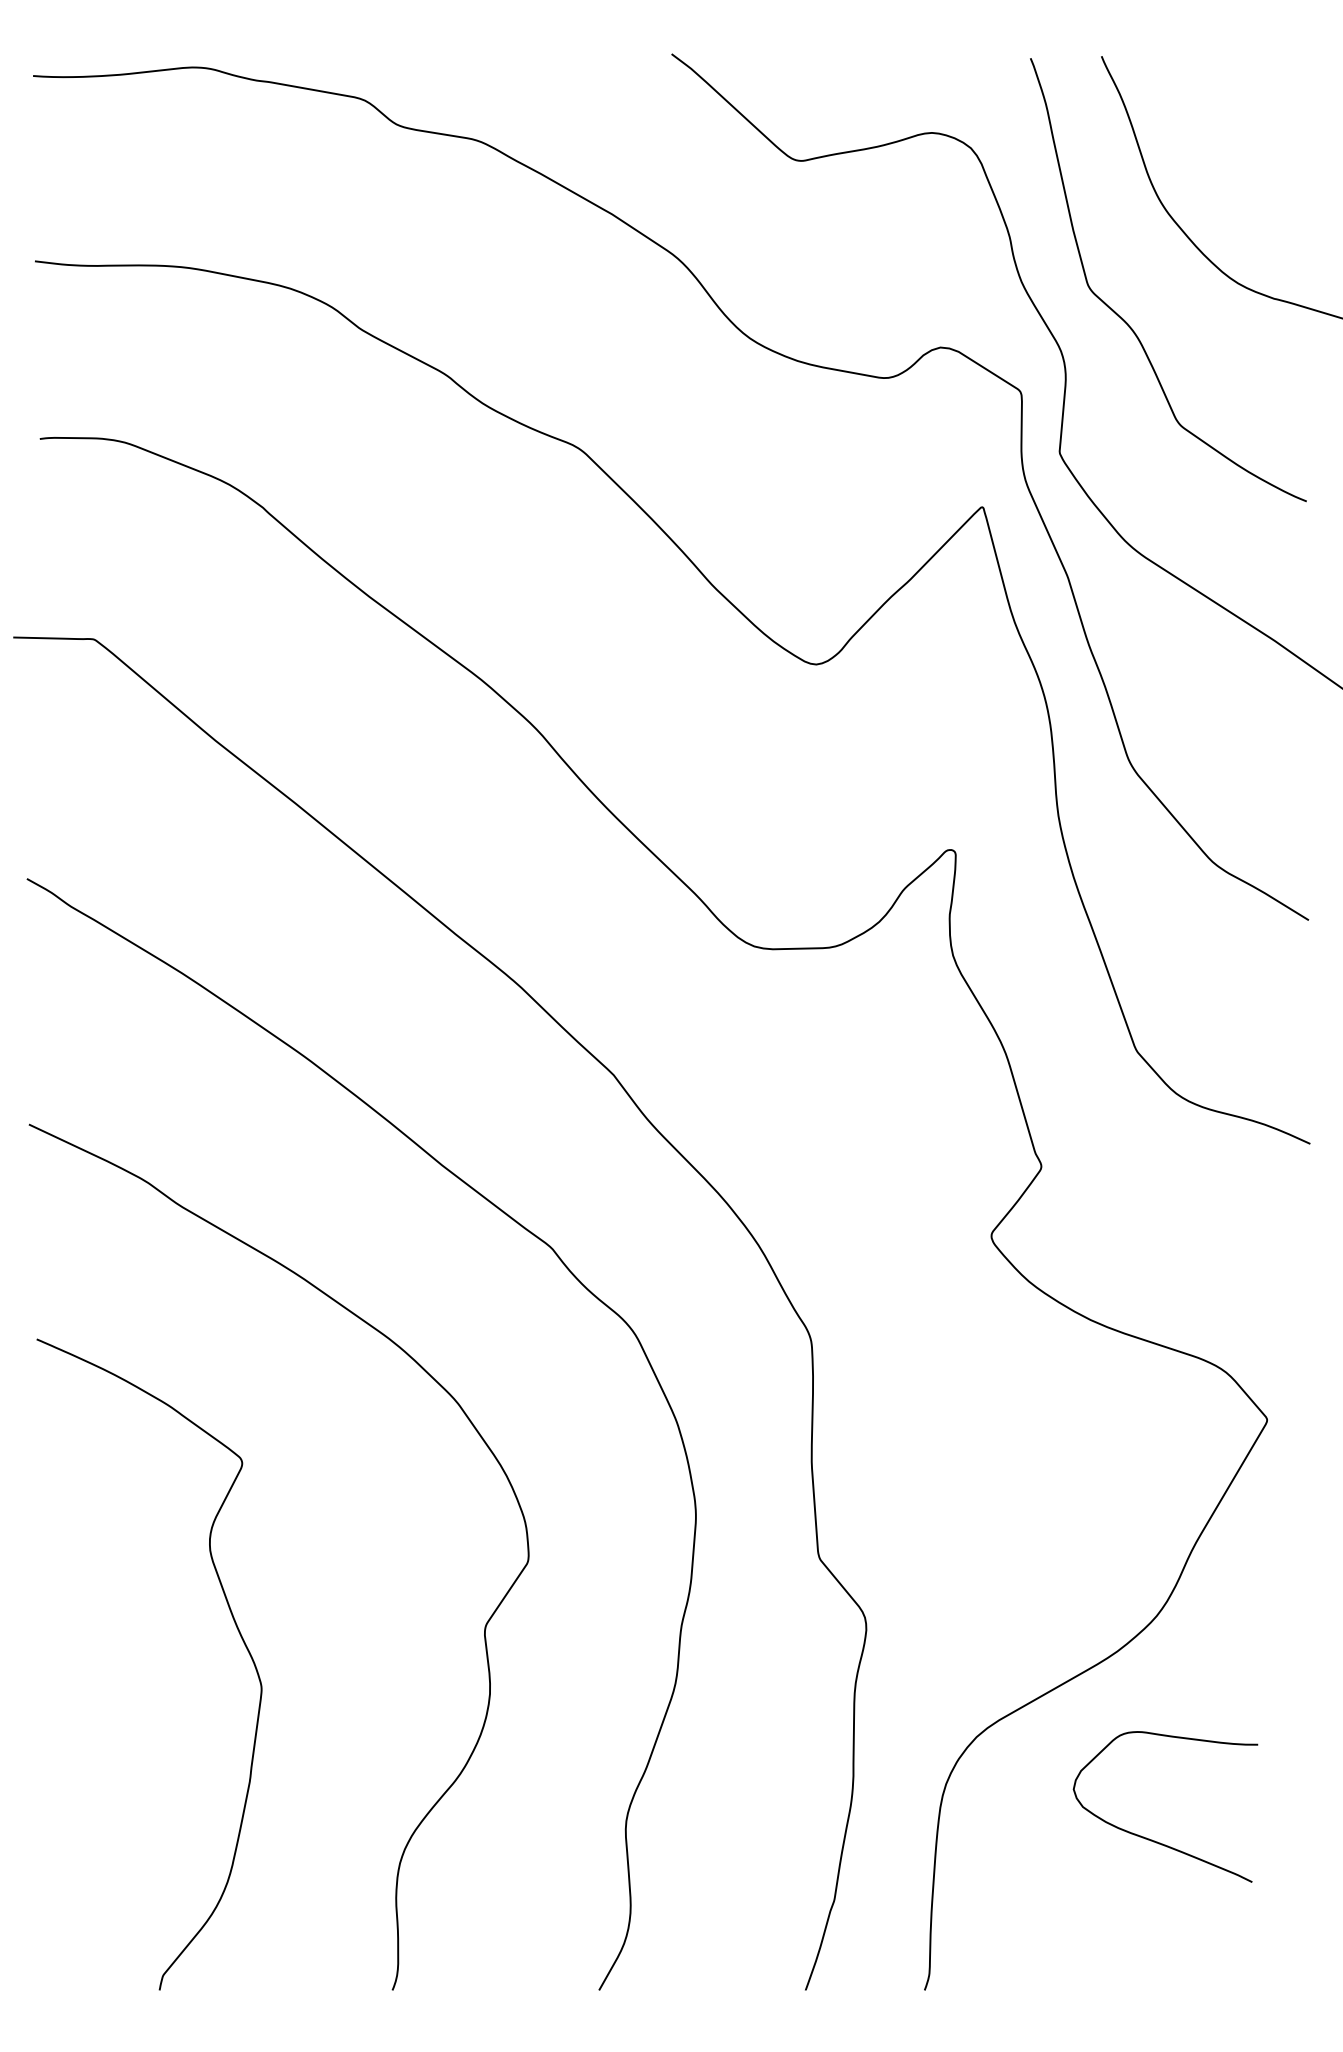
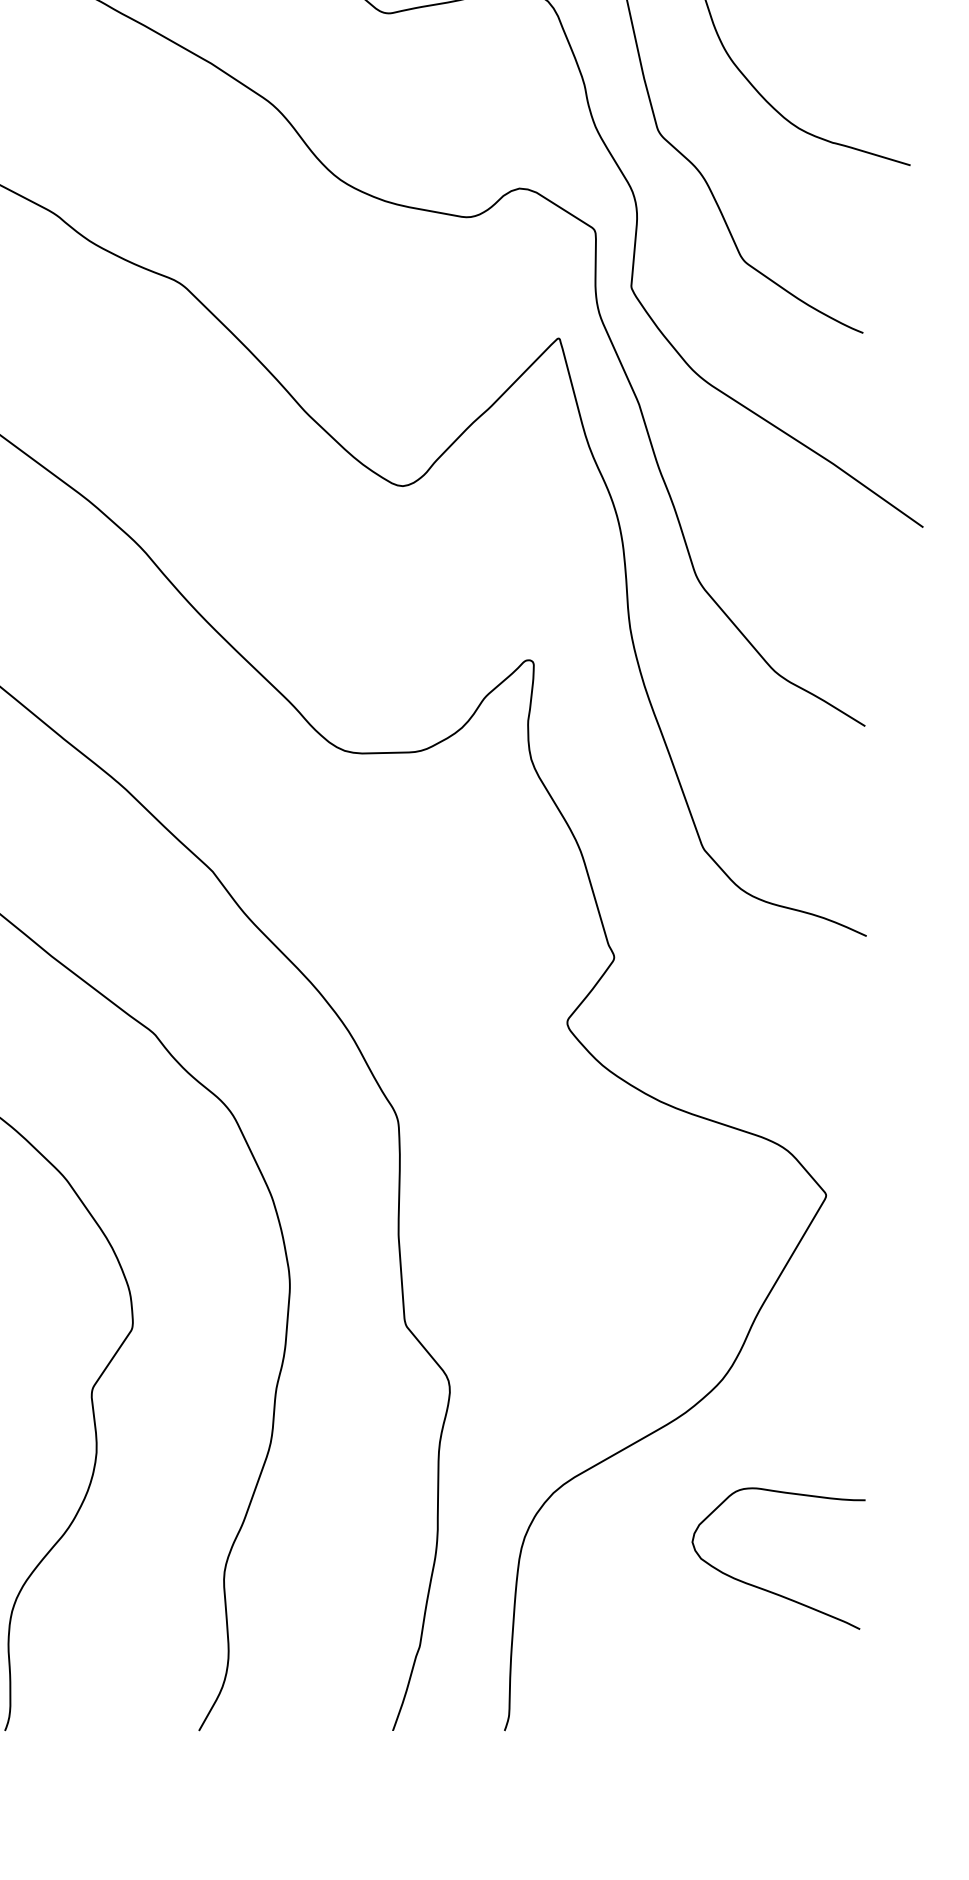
curve: (1152, 1839) -> (766, 1589), moved

